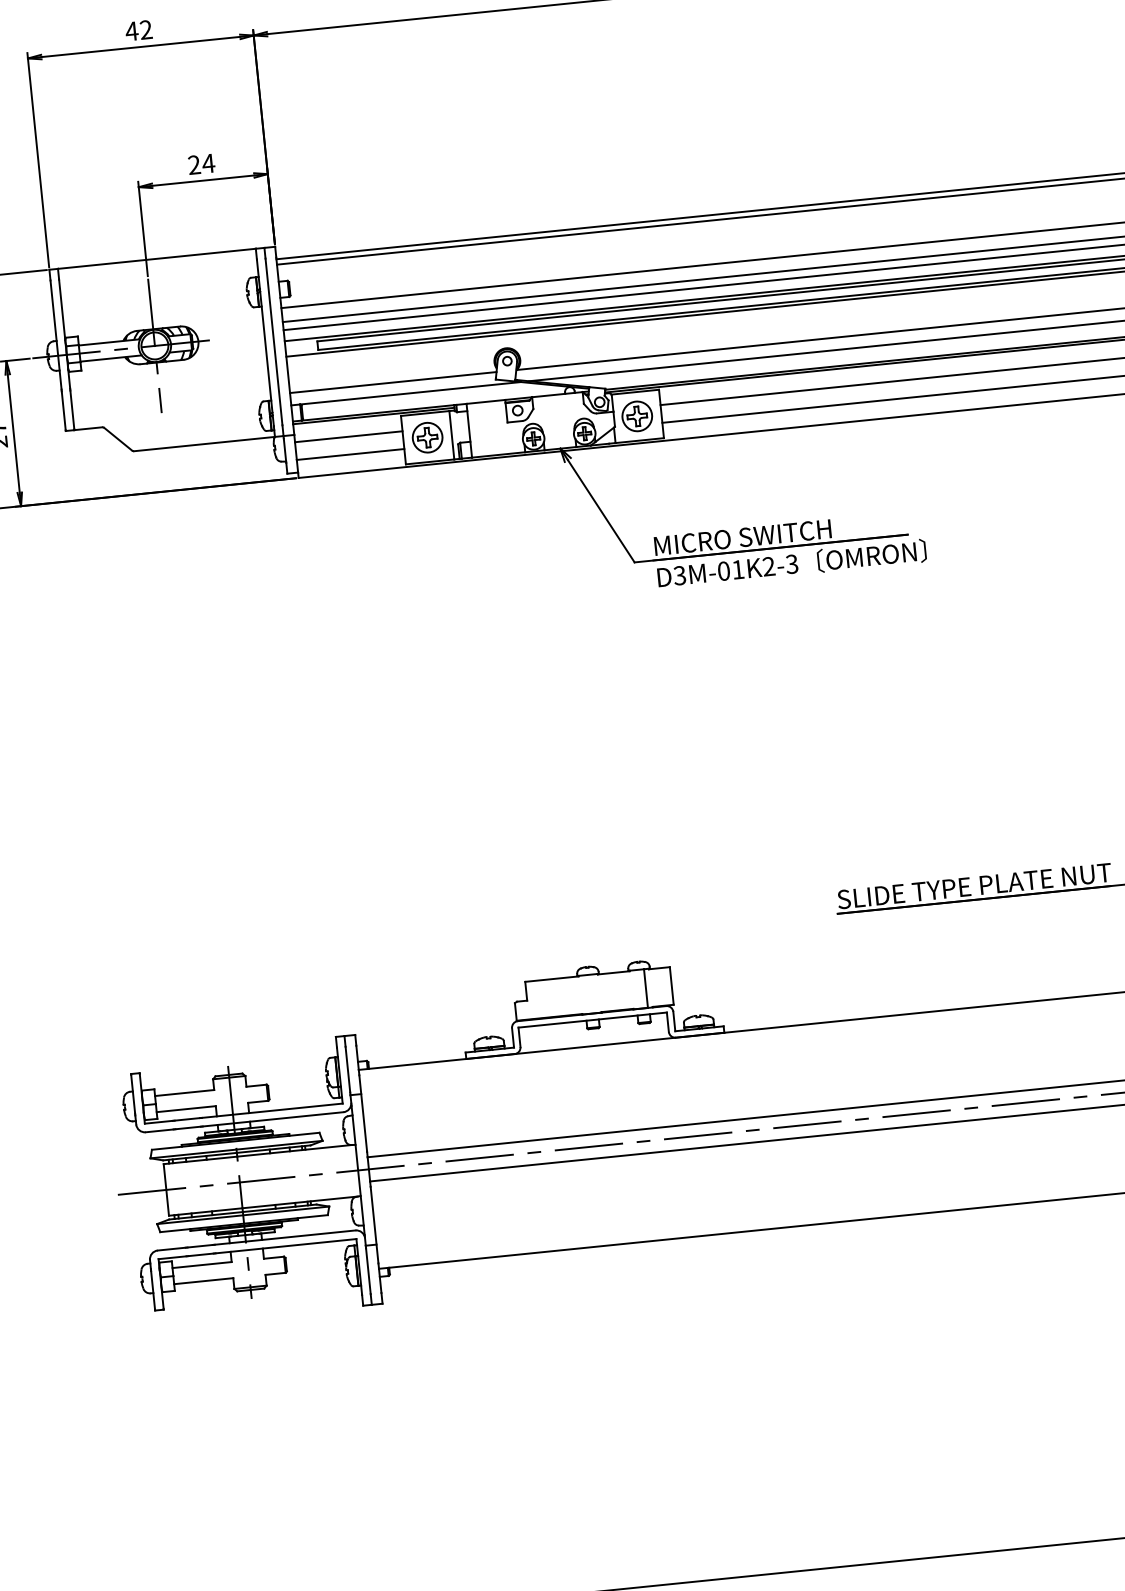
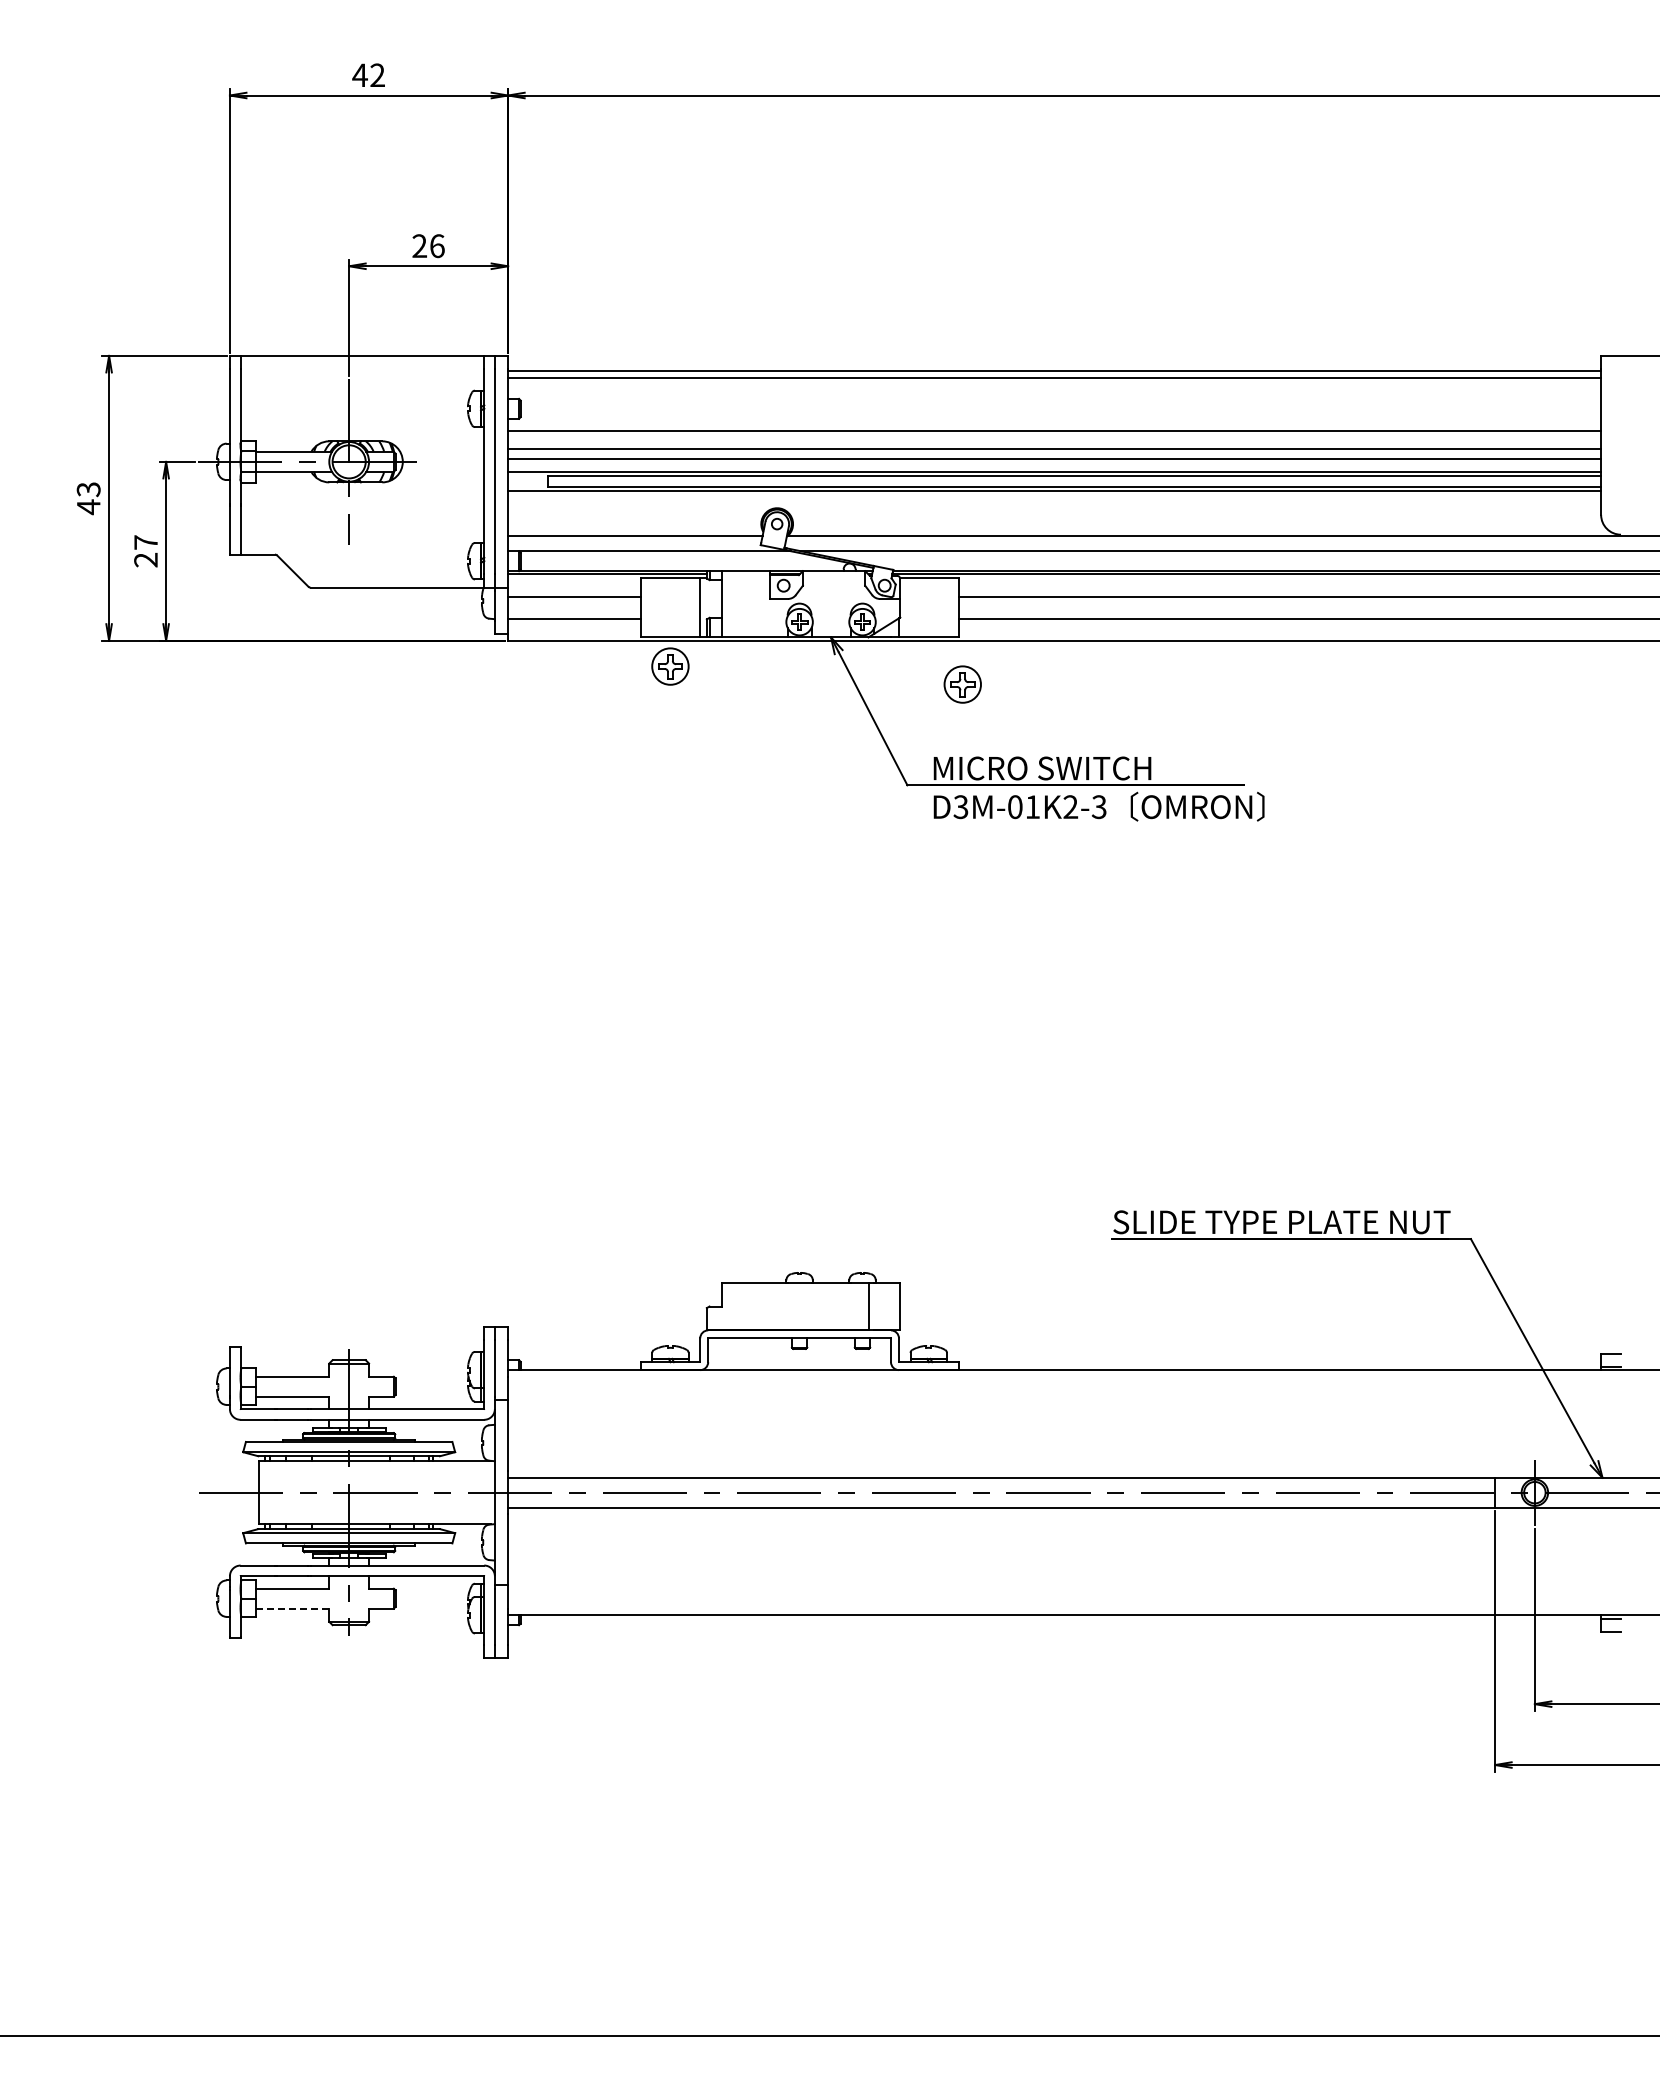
text: (208, 163) -> (437, 246), 24 -> 26
part: (637, 416) -> (962, 684), moved
part: (427, 437) -> (670, 666), moved
line: (203, 1281) -> (292, 1608), solid -> dashed

